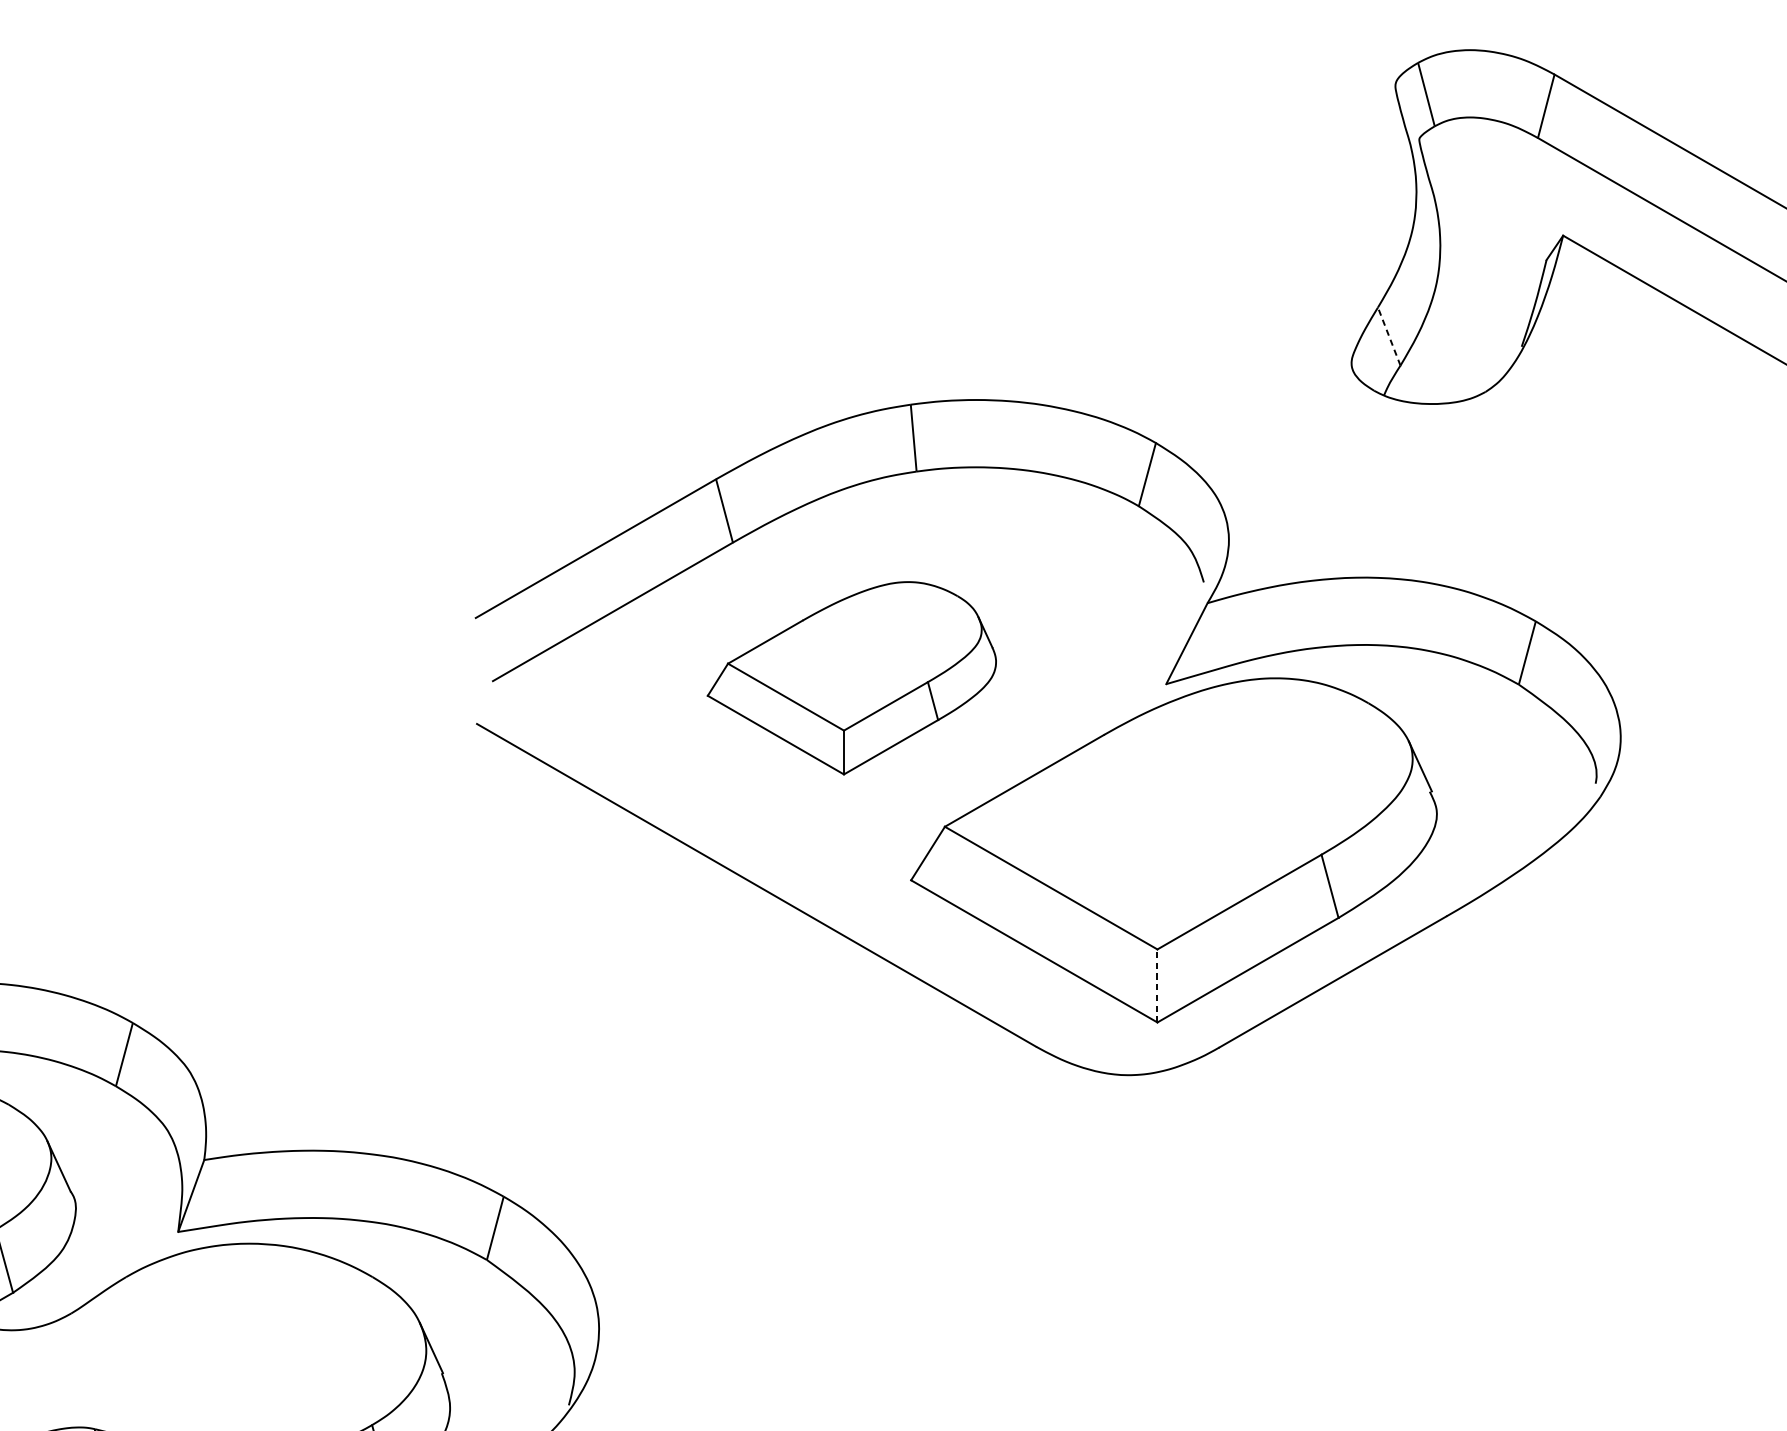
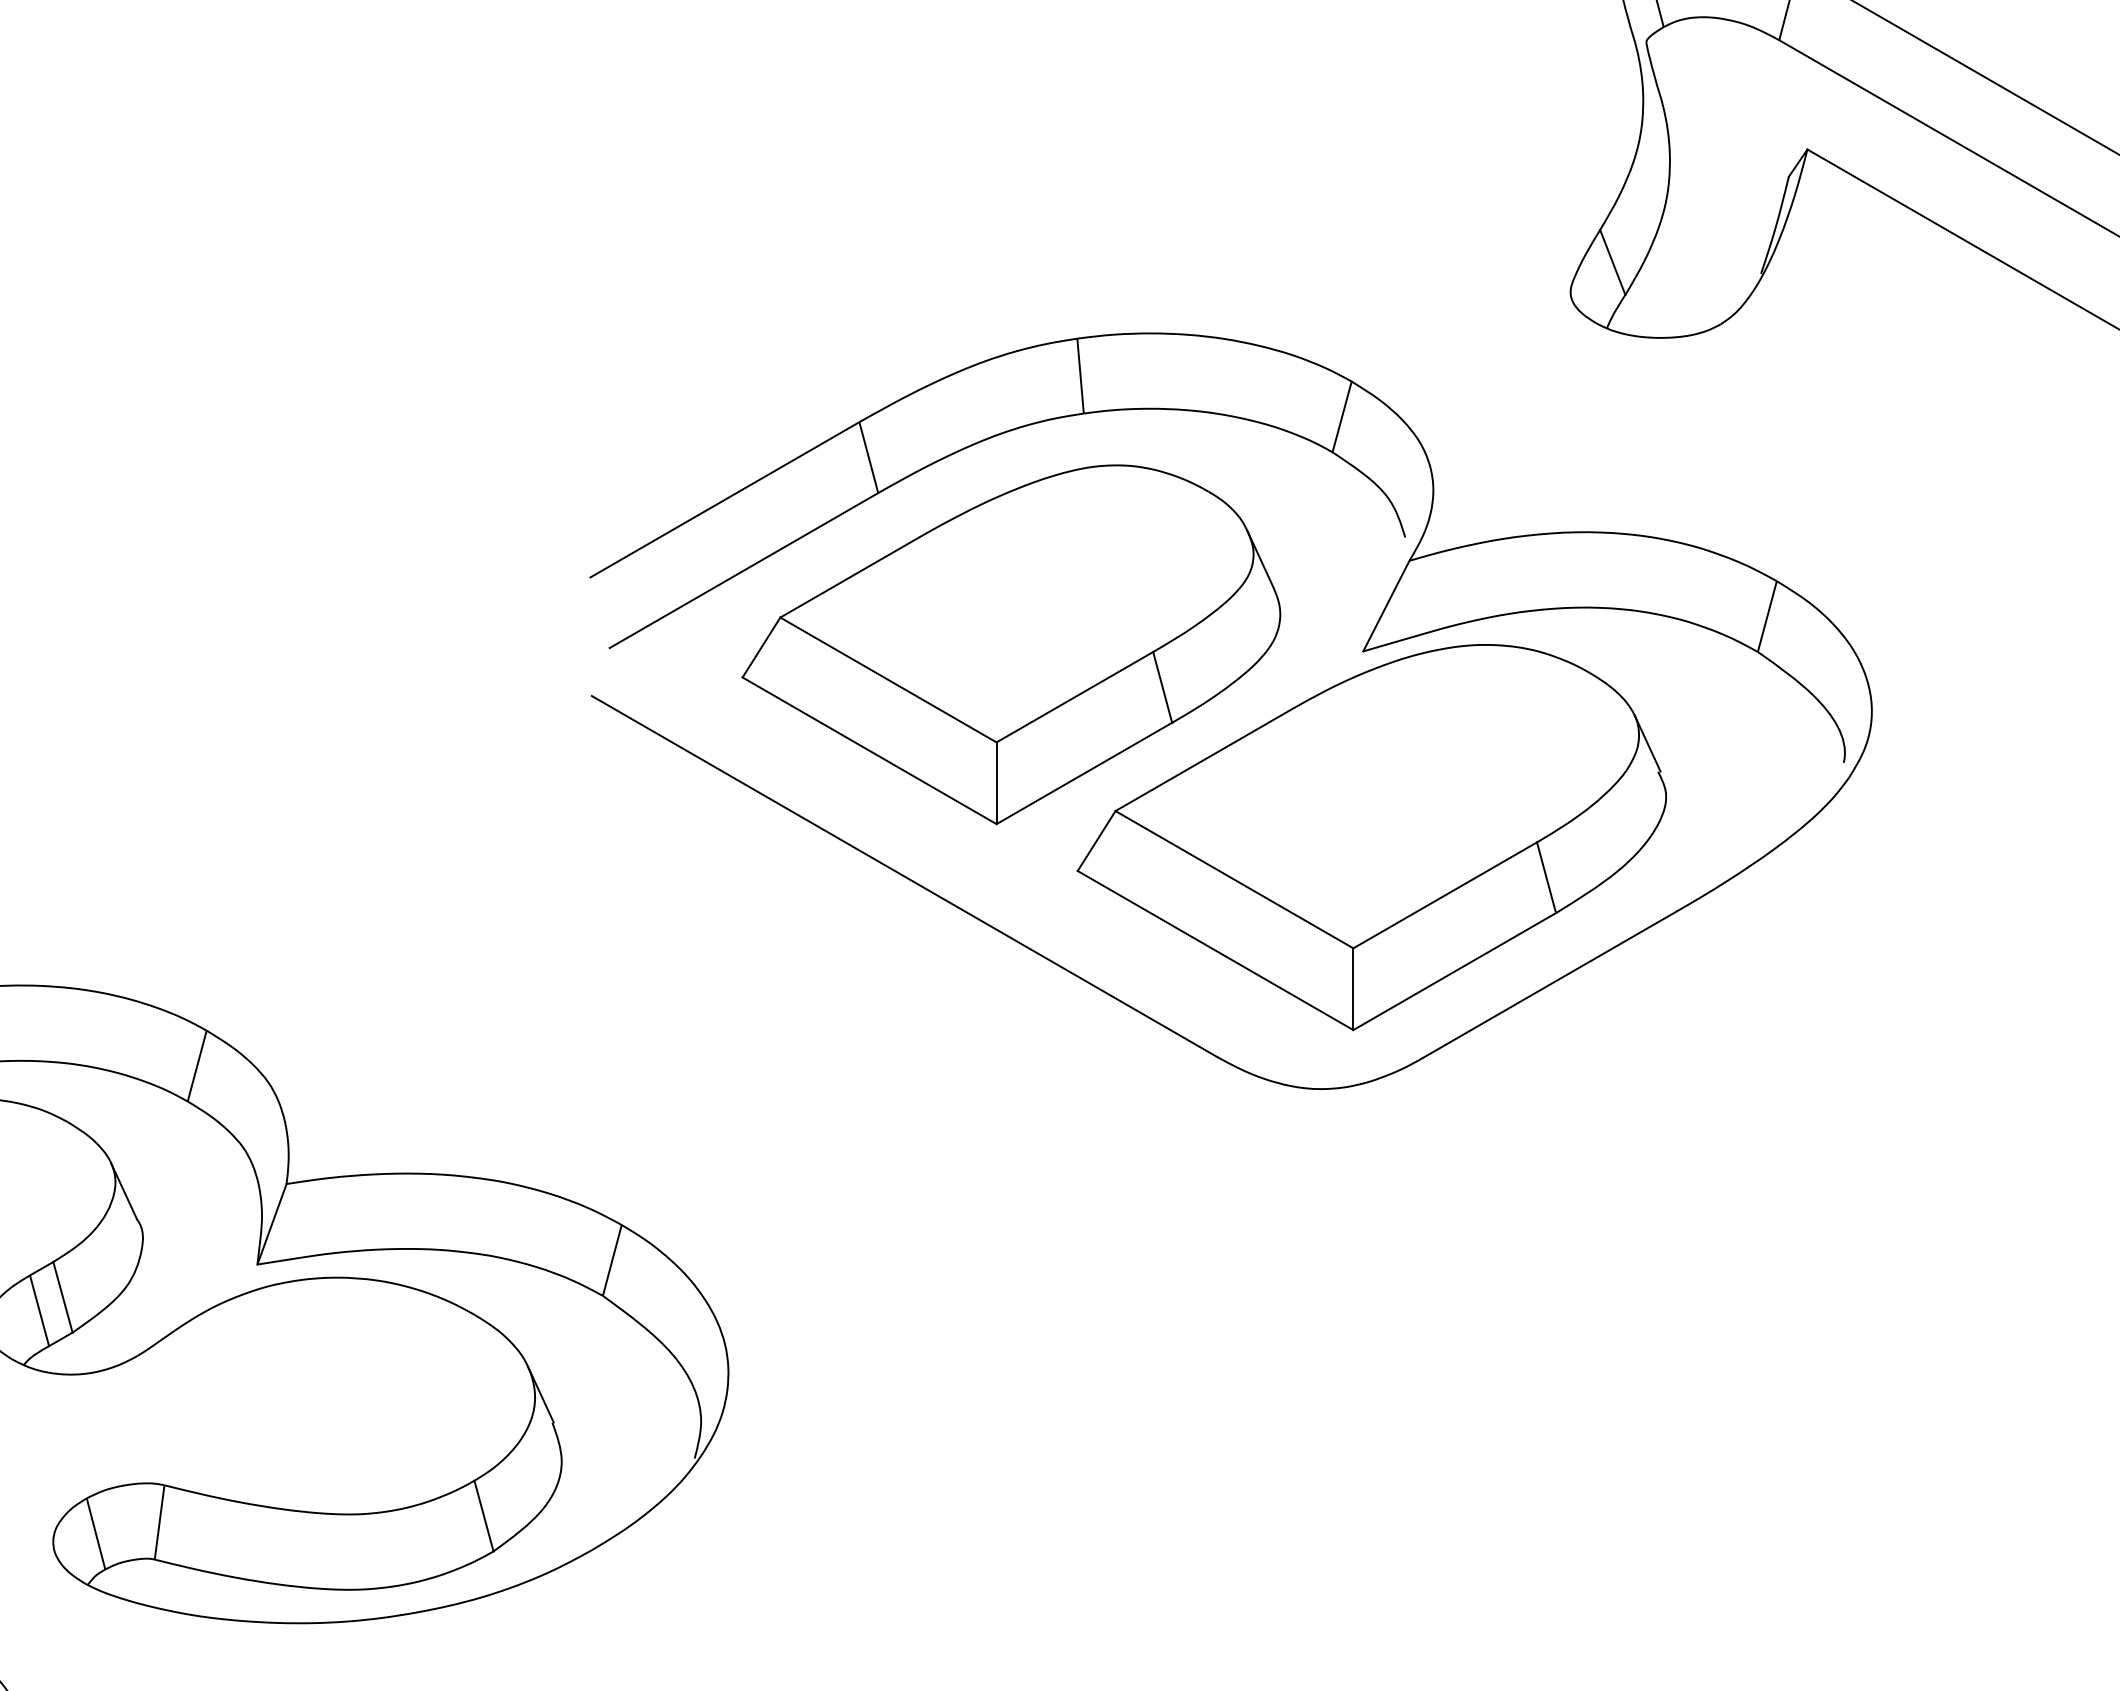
line: (1388, 336) -> (1612, 262), dashed -> solid
part: (851, 677) -> (1011, 644), size x1.67
line: (1157, 986) -> (1353, 989), dashed -> solid

